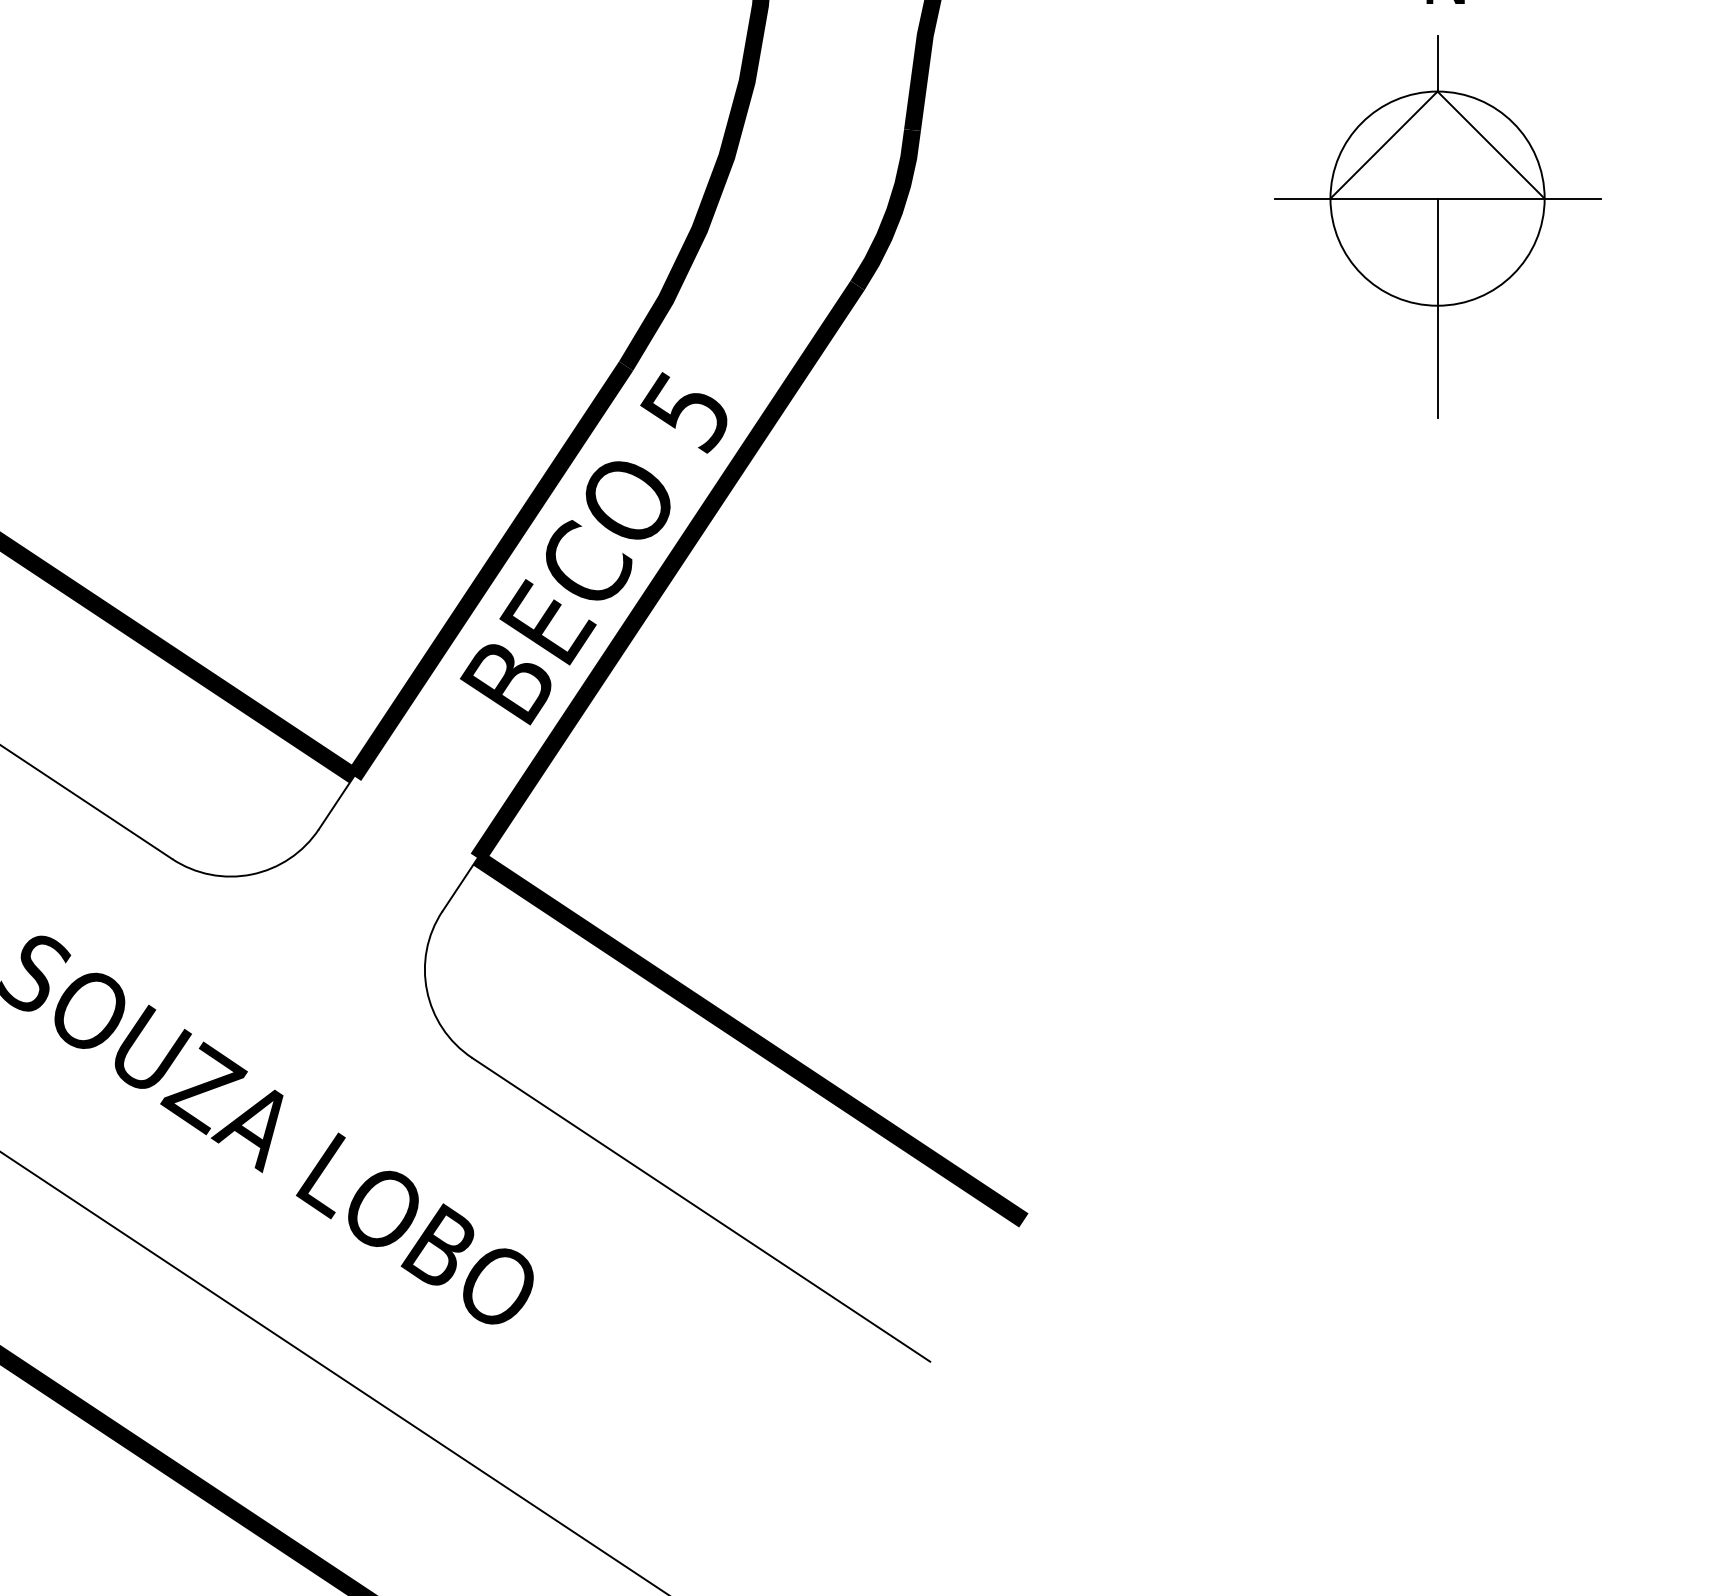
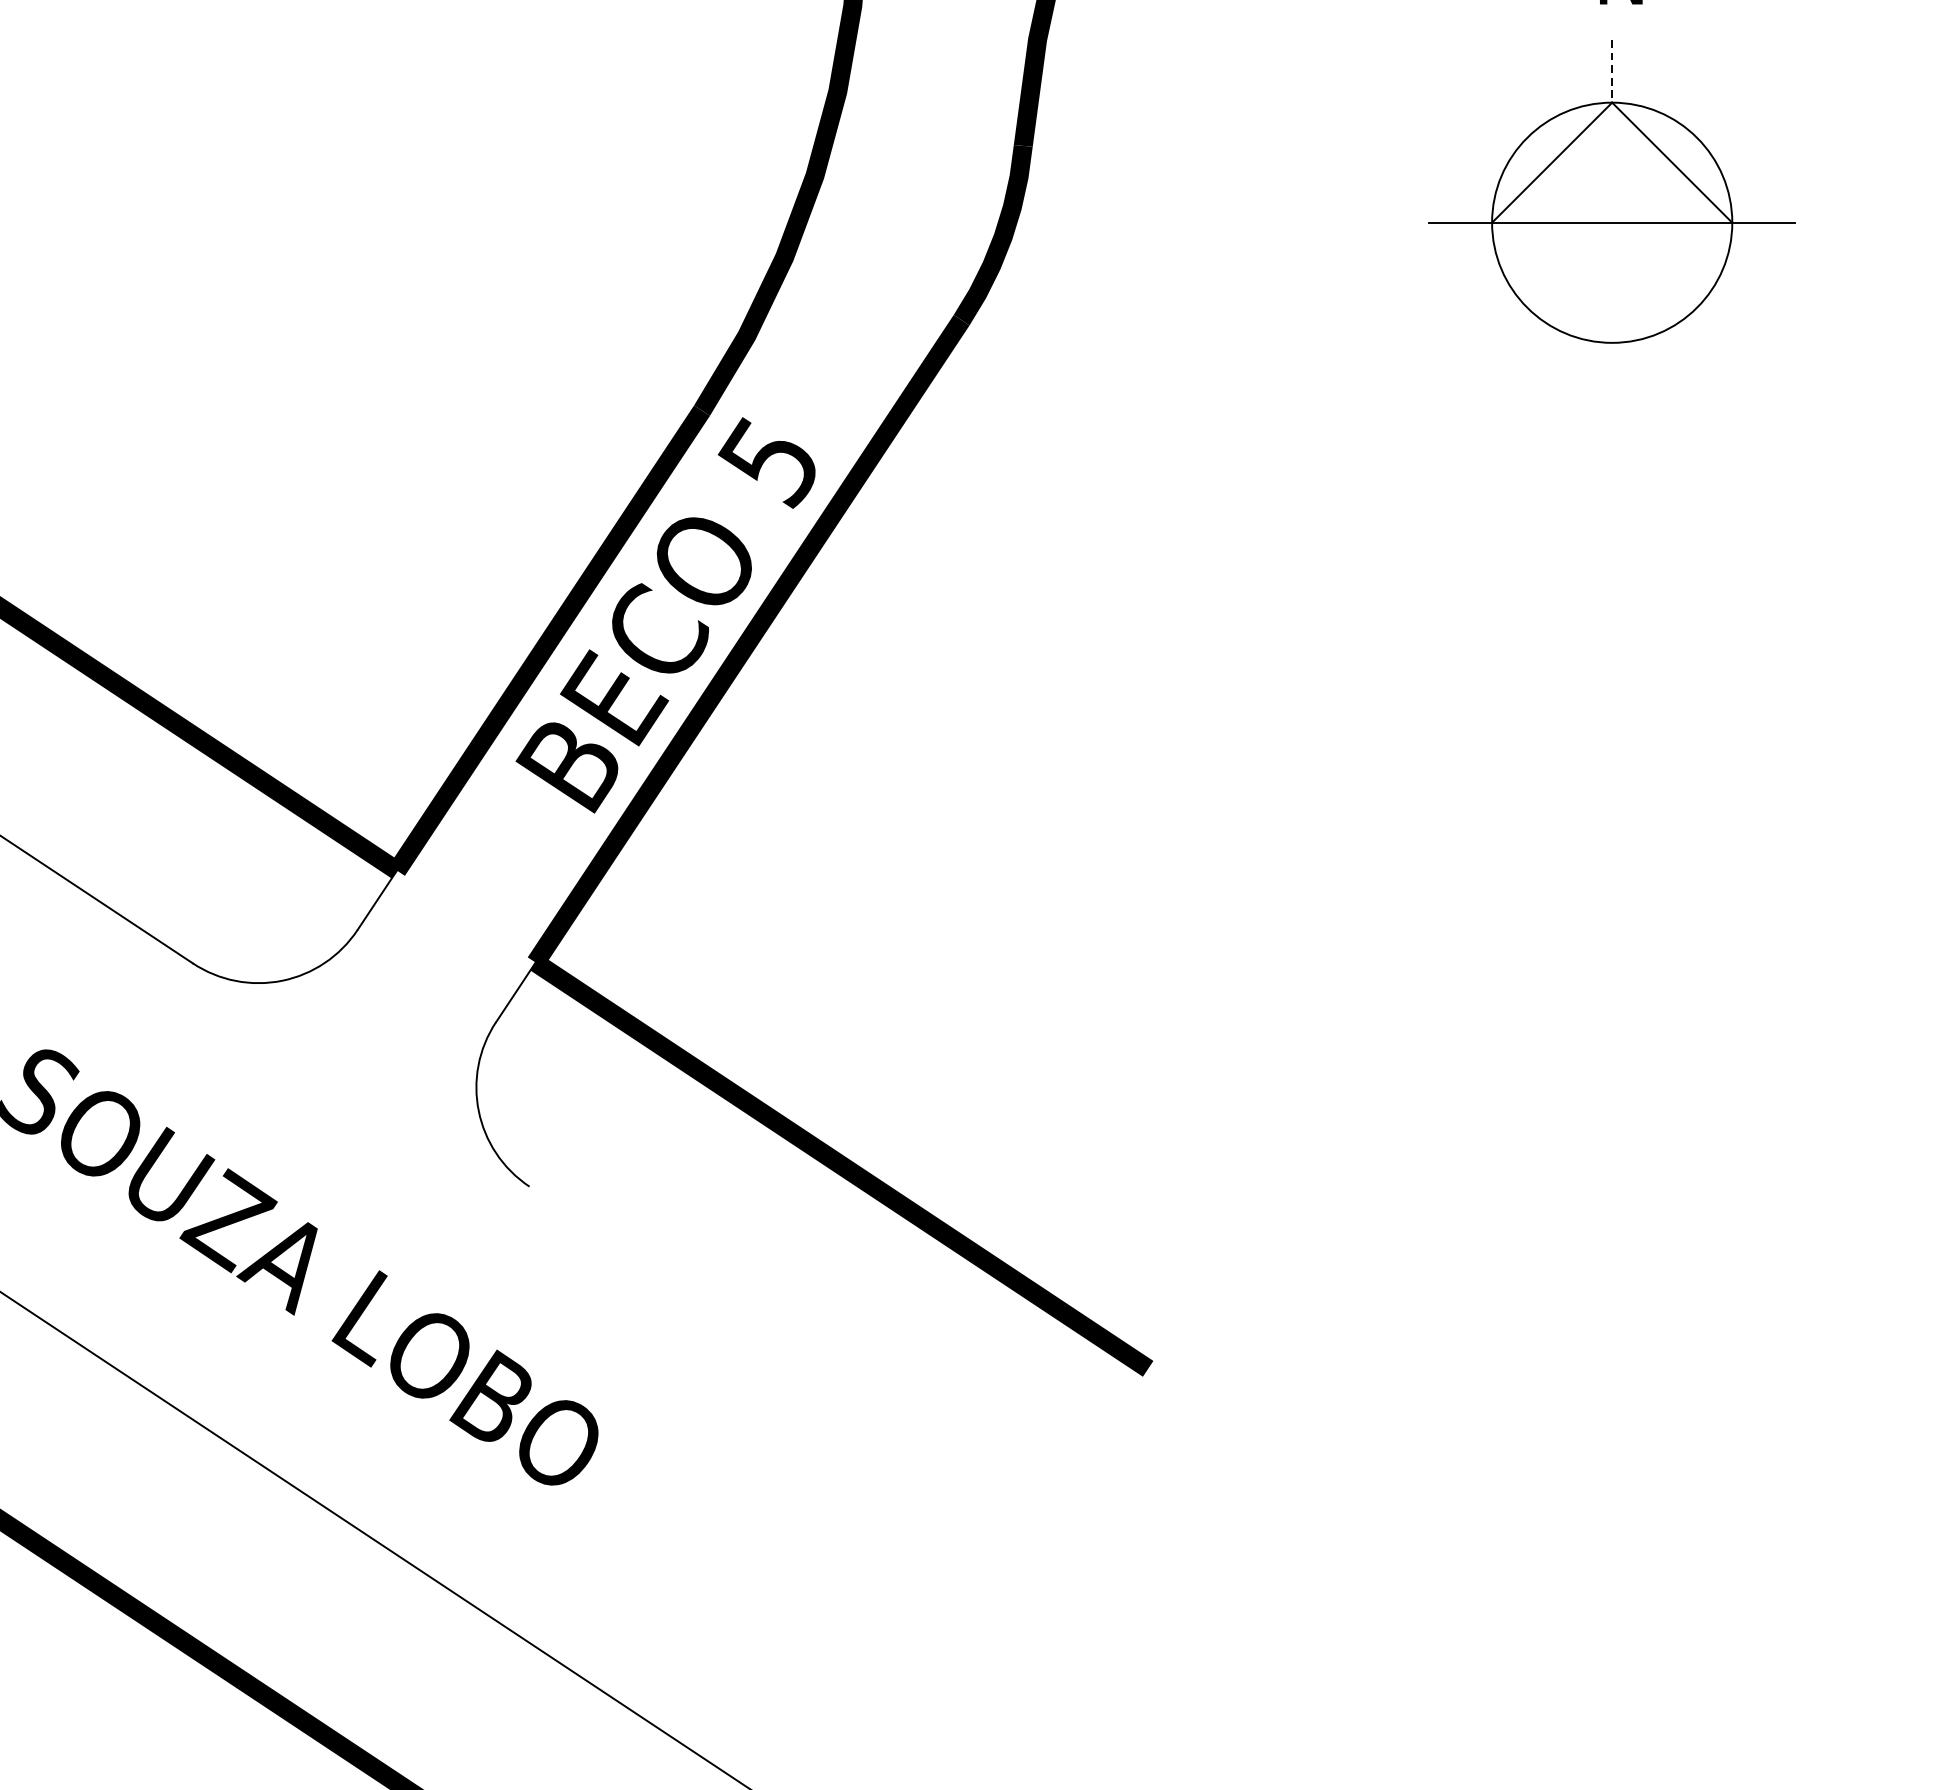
line: (1437, 63) -> (1612, 71), solid -> dashed
line: (1437, 307) -> (1612, 344), removed
line: (701, 1209) -> (786, 1356), removed

